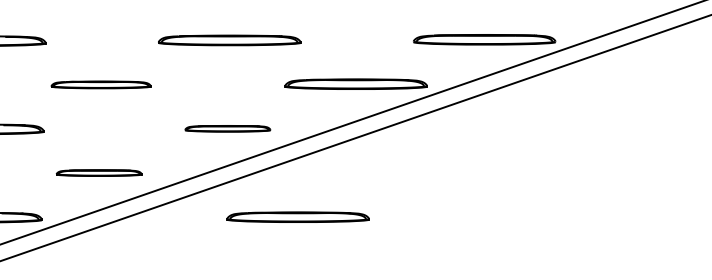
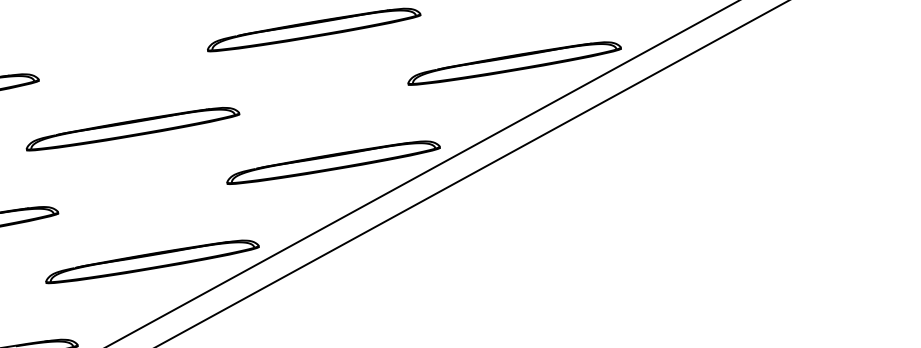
part: (100, 84) -> (131, 128), size x1.43
part: (227, 128) -> (332, 161), size x1.67
part: (98, 172) -> (150, 260), size x1.67
part: (297, 216) -> (459, 275), removed

